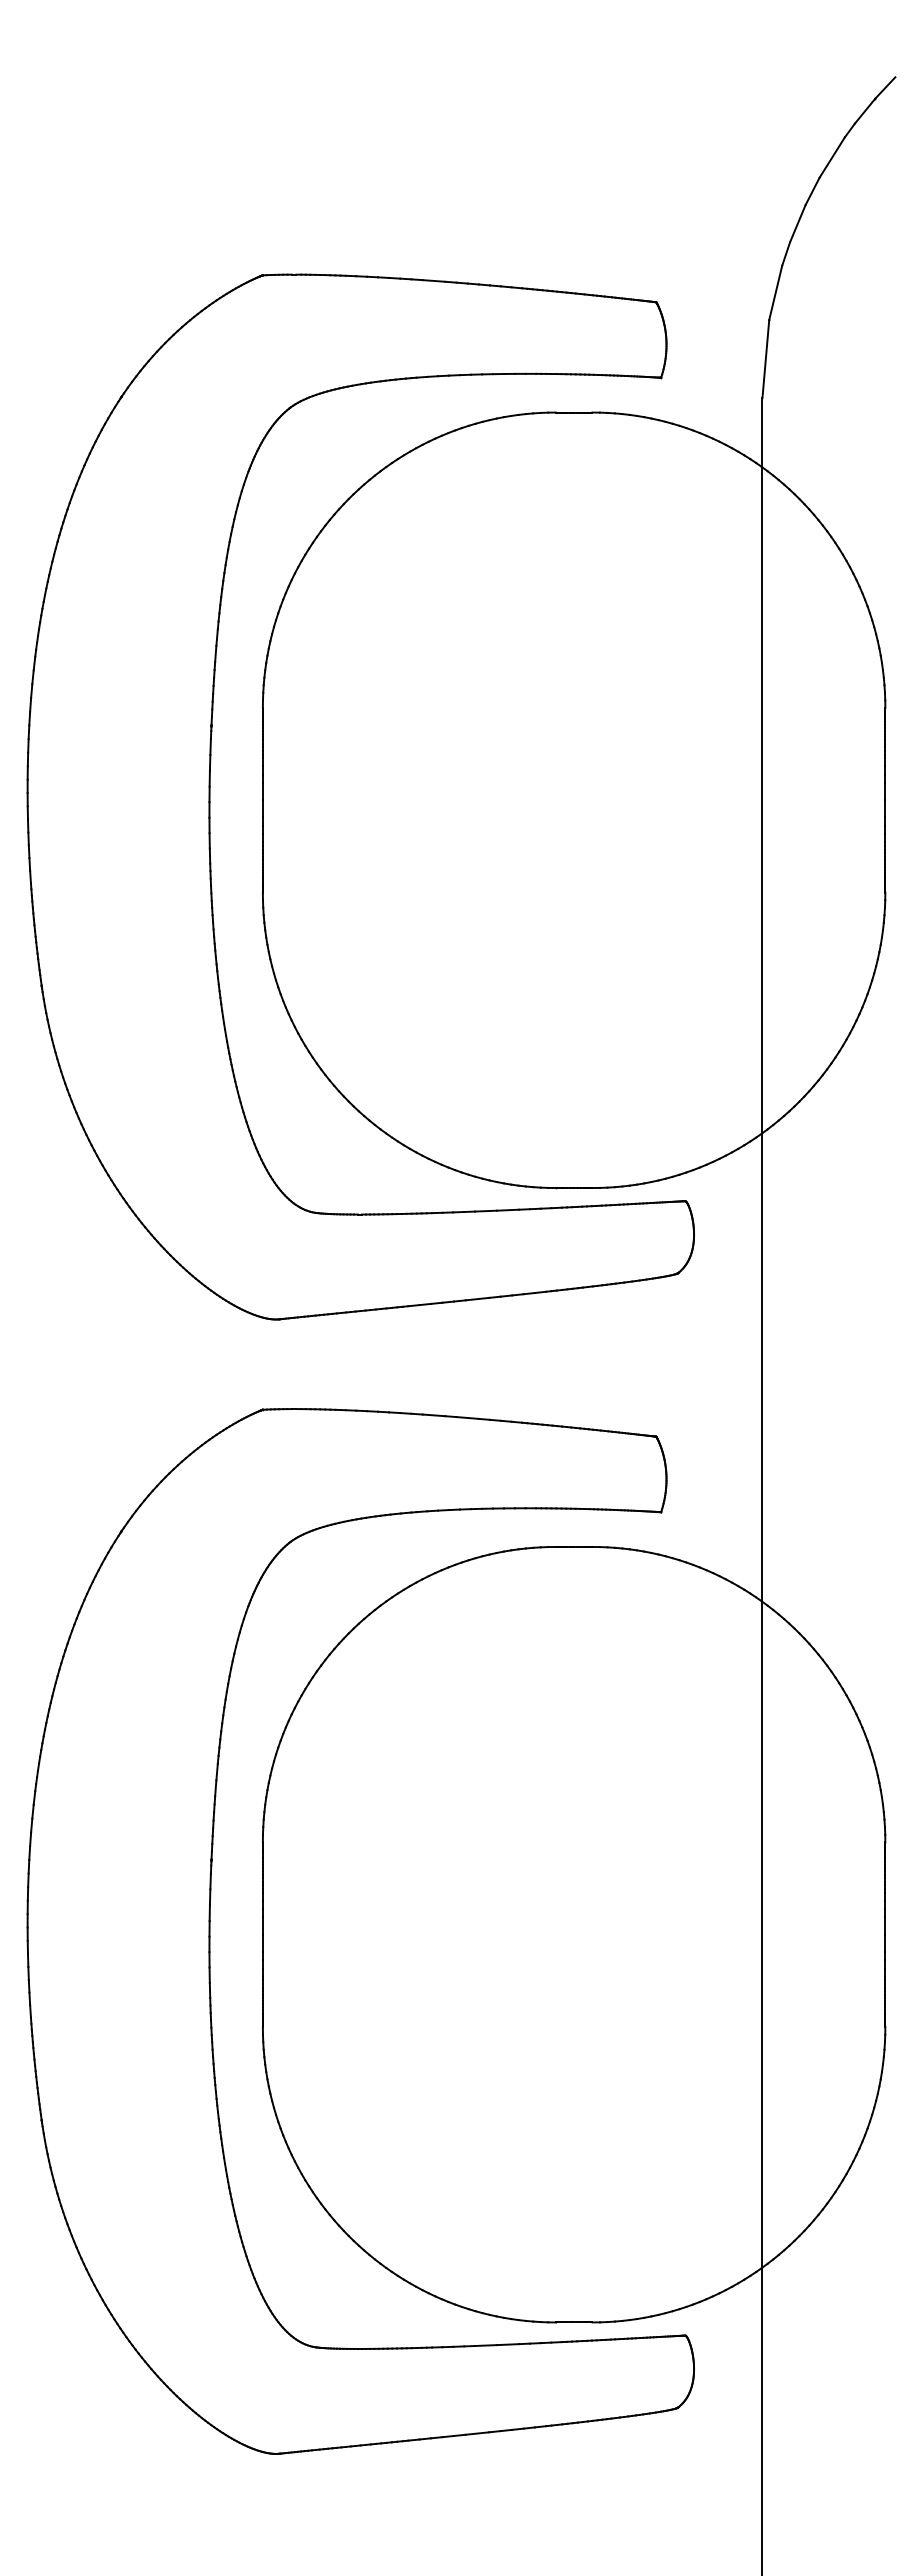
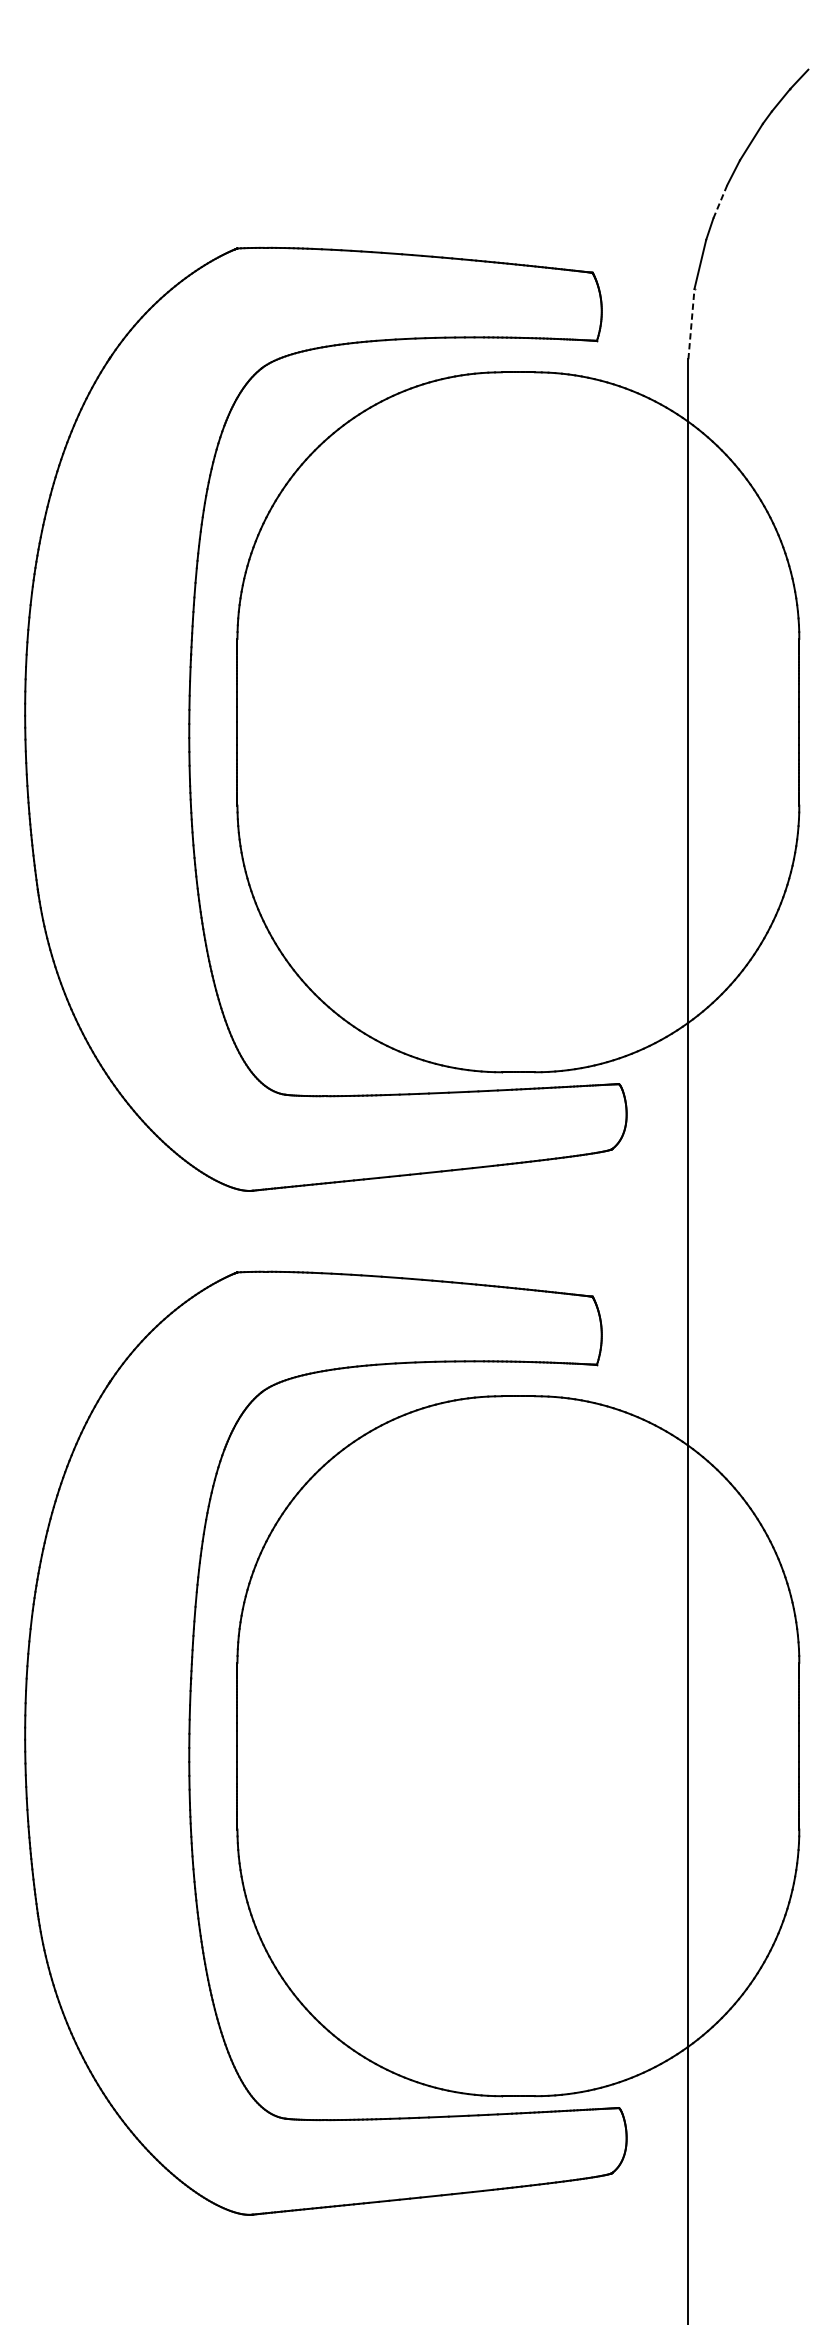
line: (798, 223) -> (720, 201), solid -> dashed
line: (765, 358) -> (691, 323), solid -> dashed

